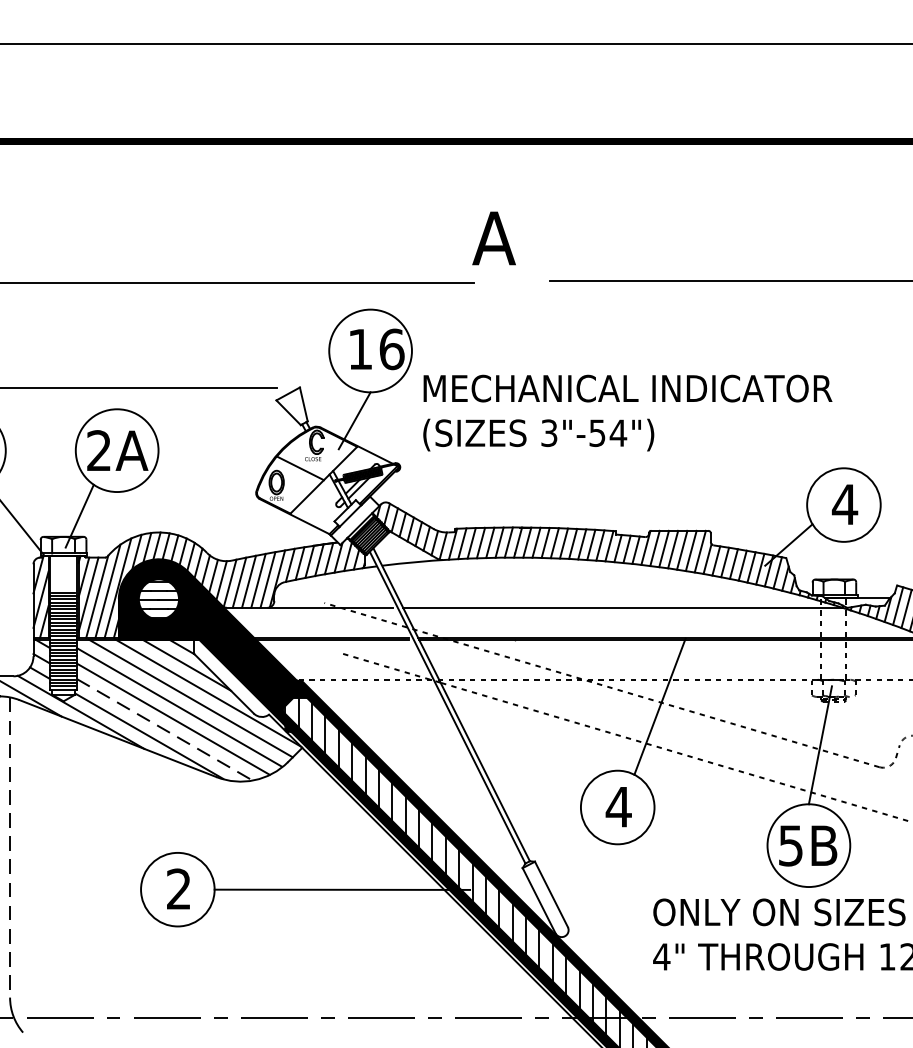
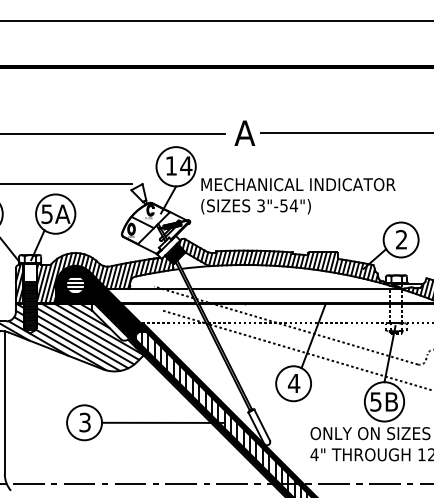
text: (493, 236) -> (244, 132), moved
text: (392, 348) -> (186, 165), 16 -> 14
text: (97, 449) -> (46, 213), 2A -> 5A
text: (844, 504) -> (401, 239), 4 -> 2
line: (165, 731) -> (78, 347), dashed -> solid
line: (9, 849) -> (4, 403), dashed -> solid
text: (177, 889) -> (84, 422), 2 -> 3

